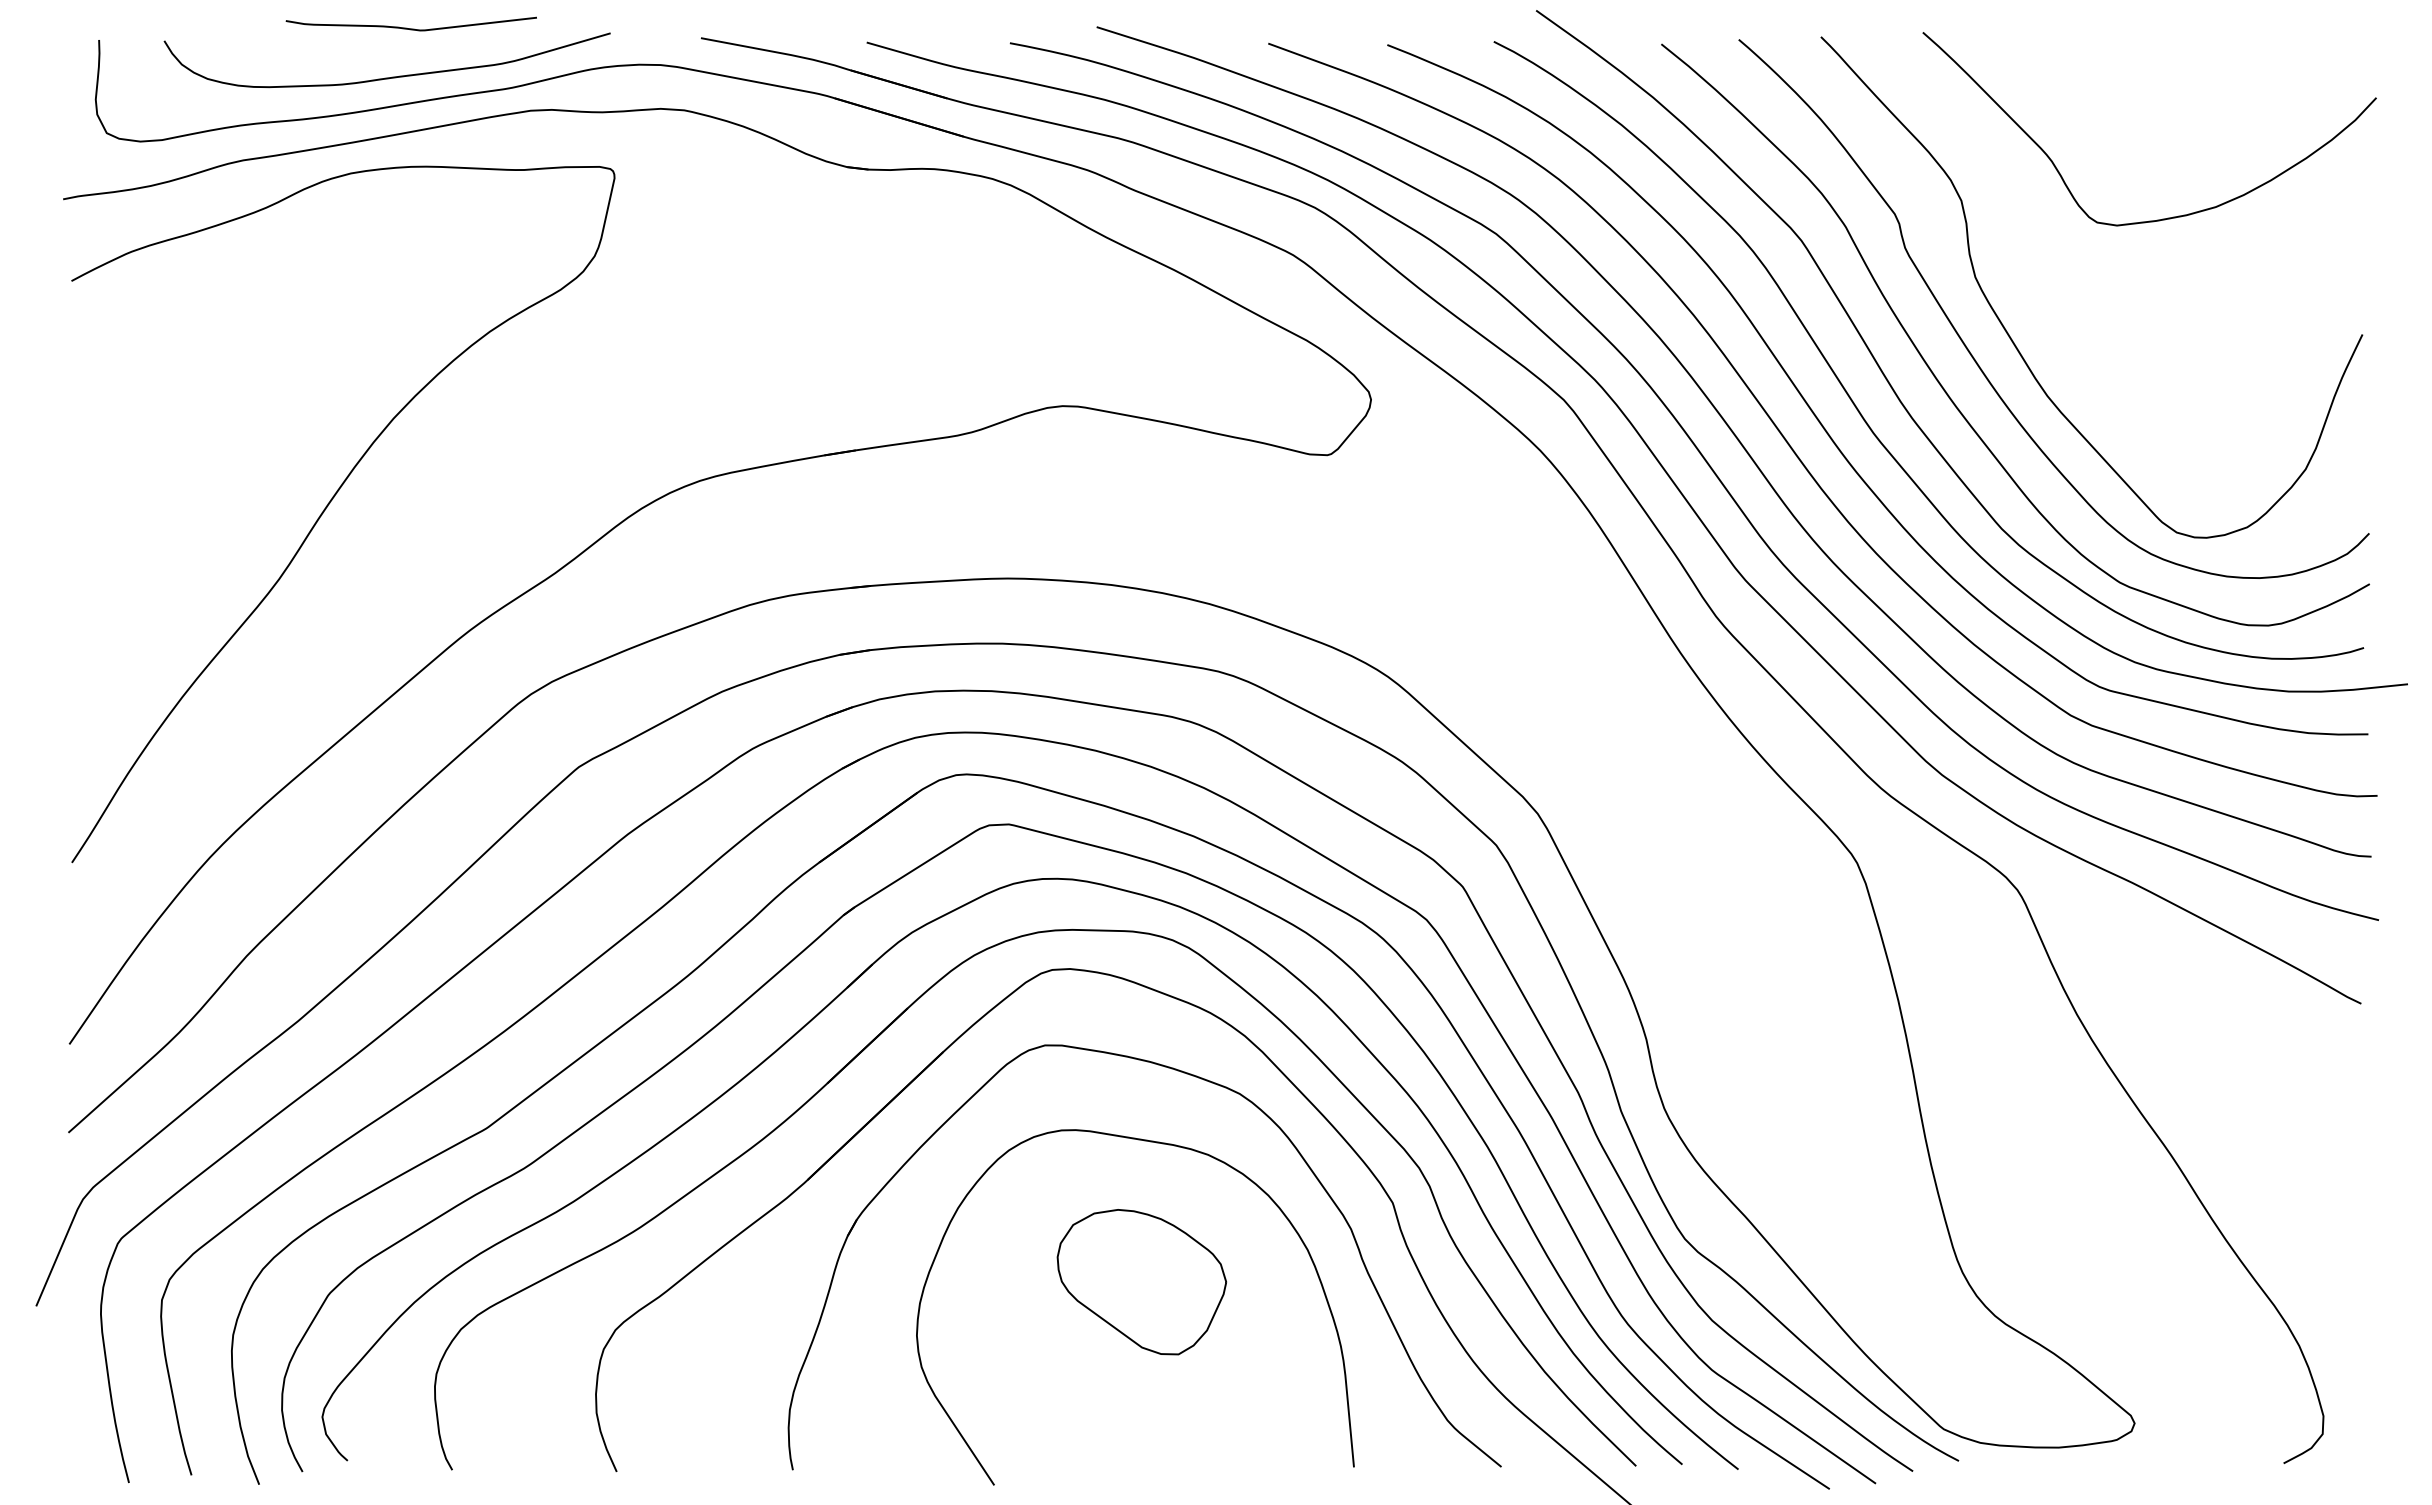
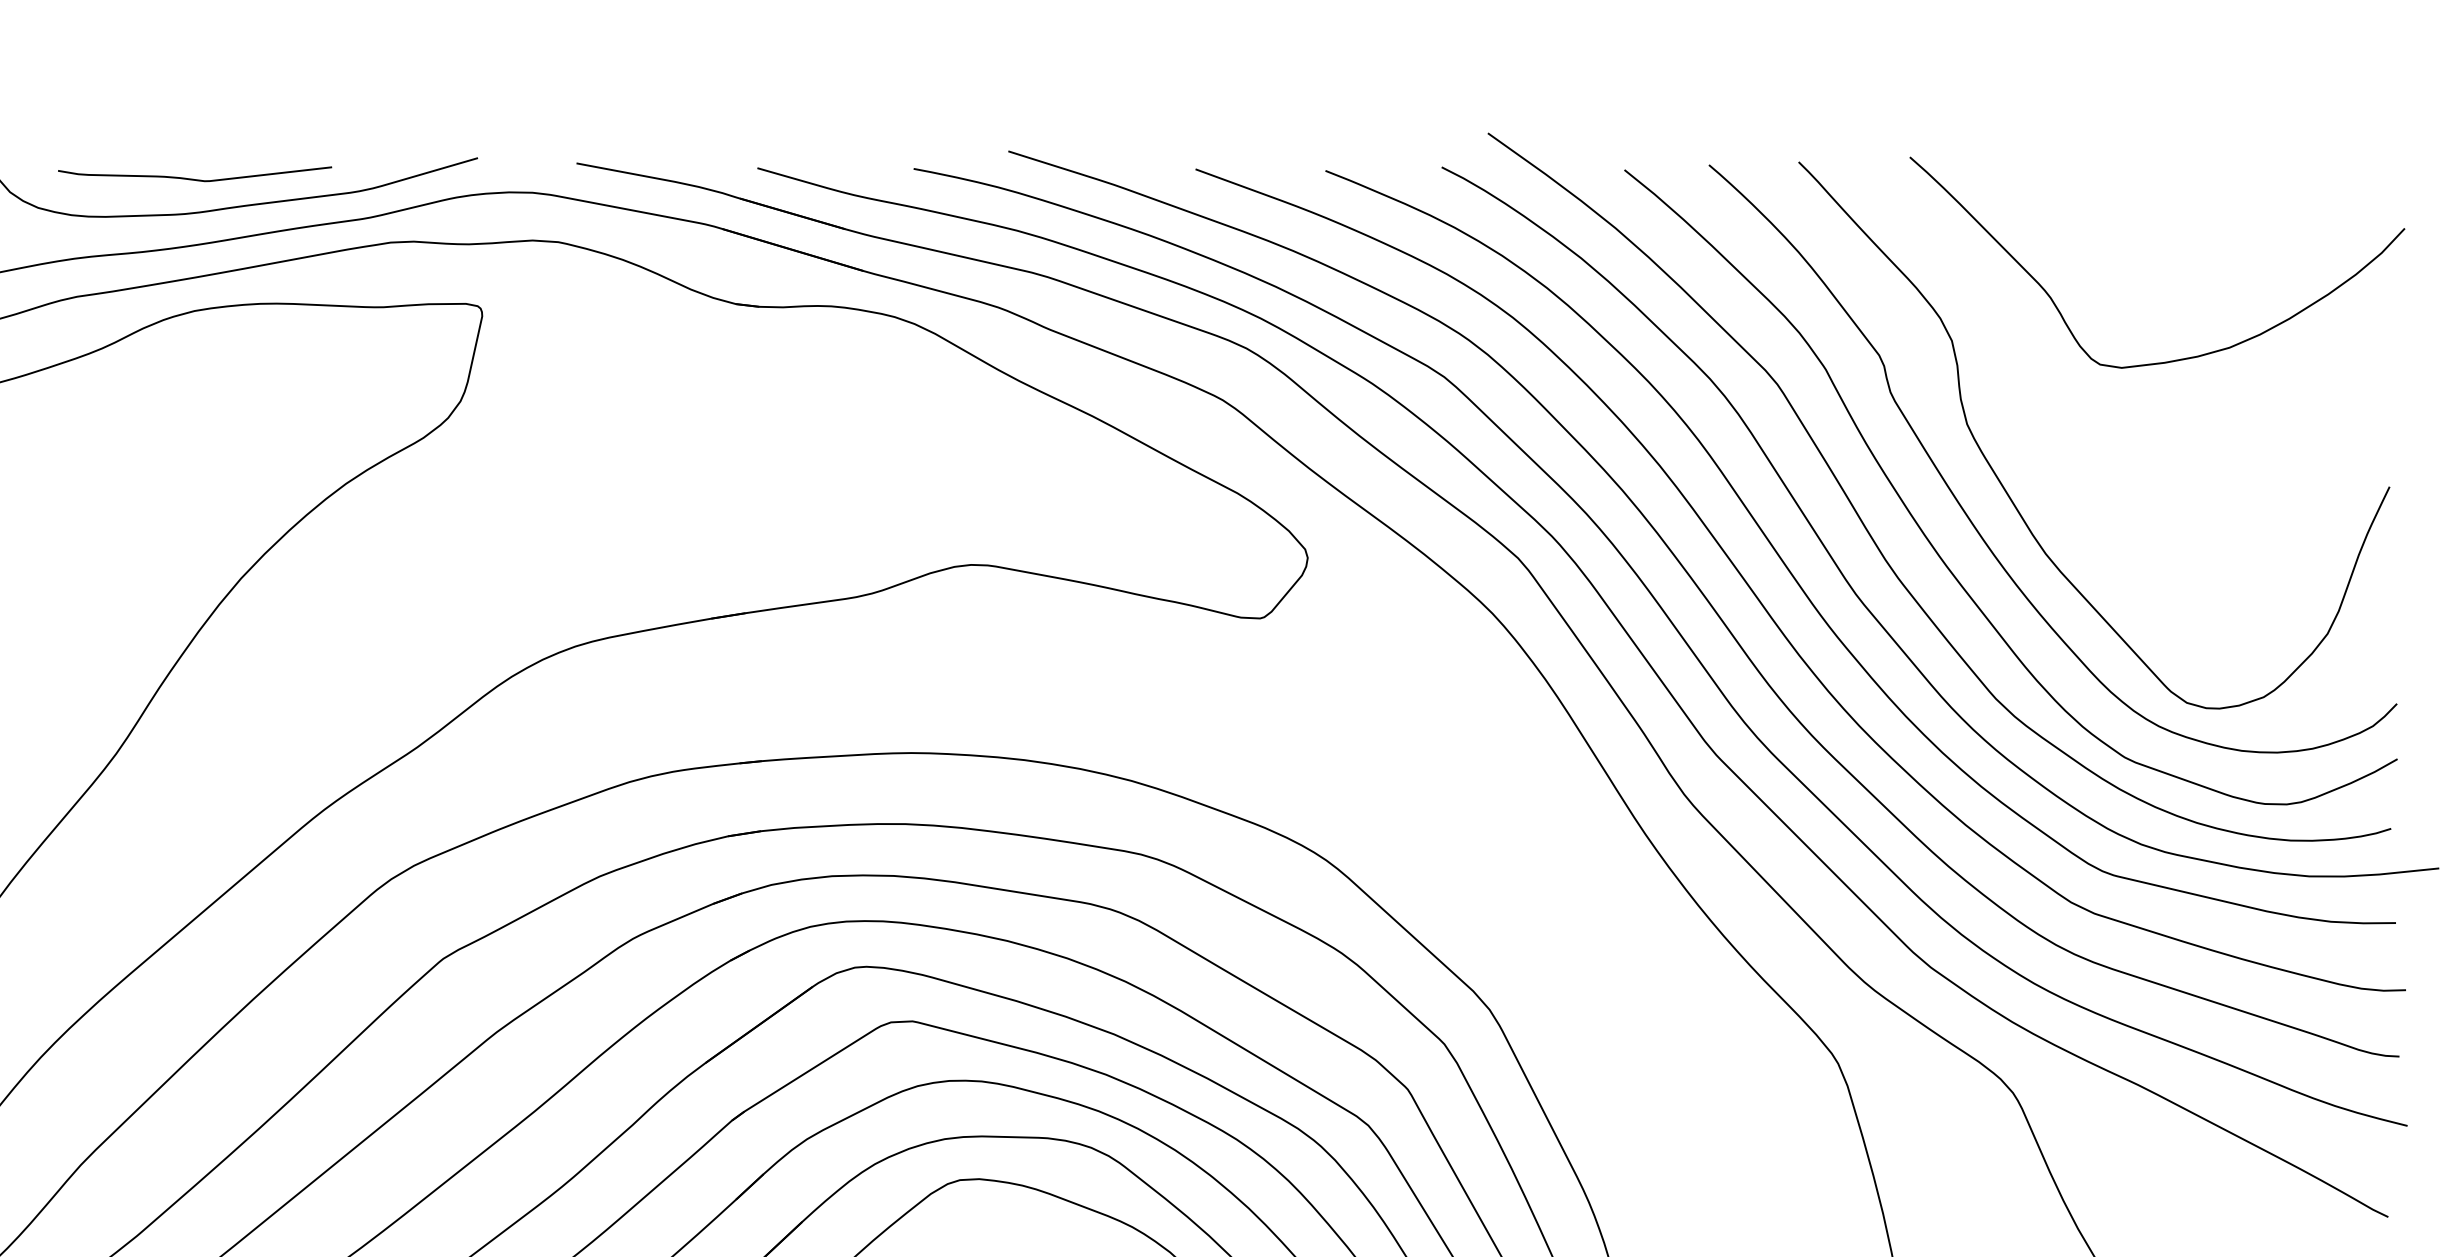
curve: (410, 28) -> (194, 179), moved

